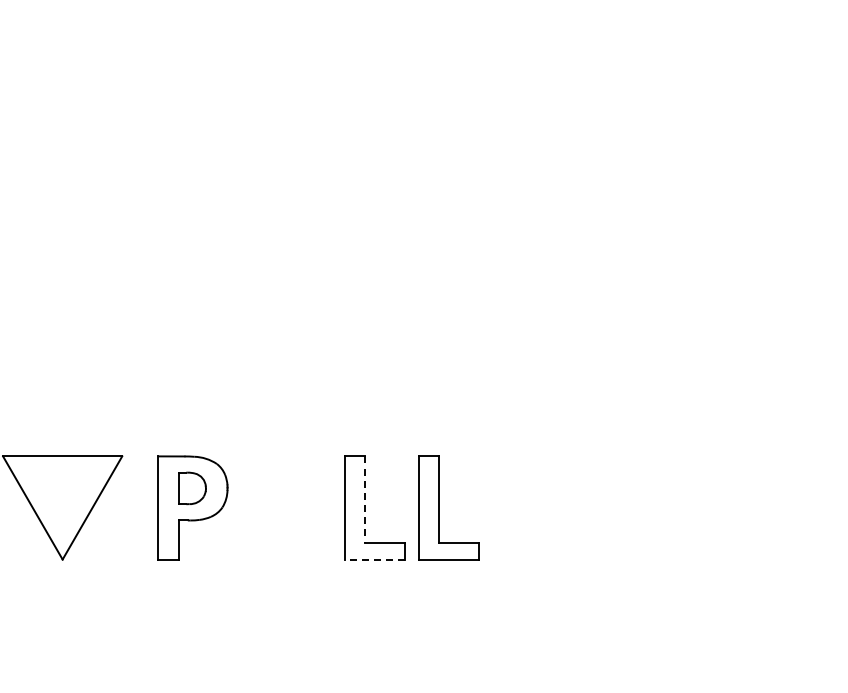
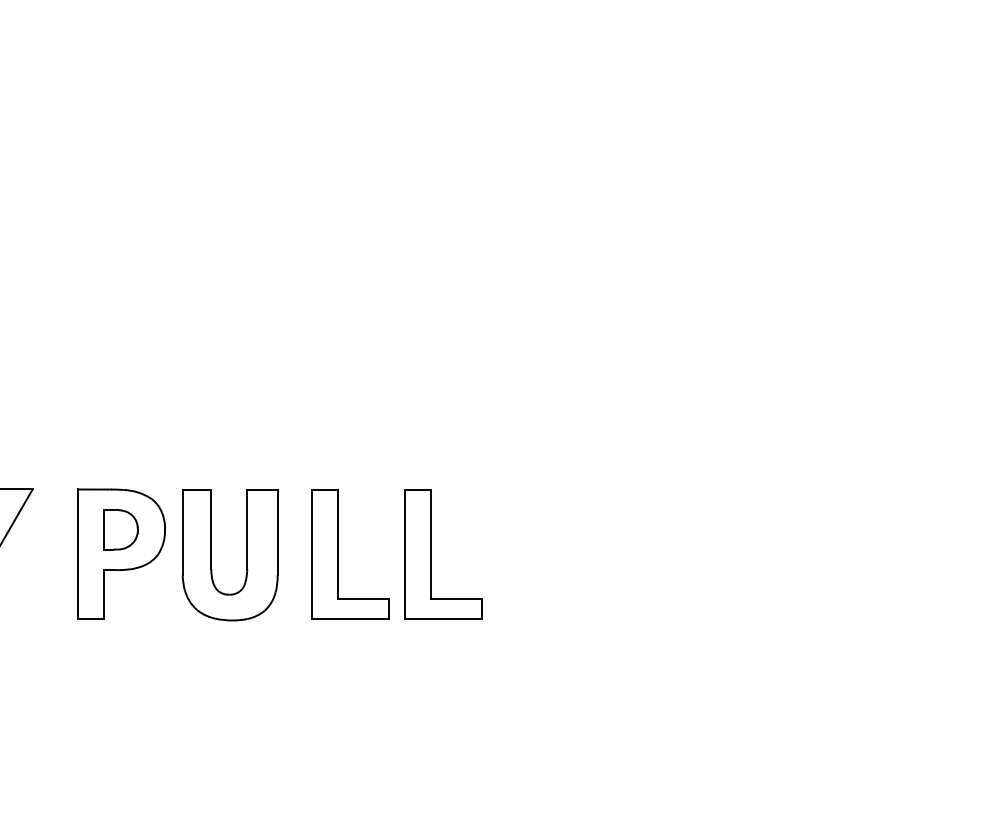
line: (365, 500) -> (338, 544), dashed -> solid
part: (264, 508) -> (211, 555), added
line: (374, 559) -> (349, 619), dashed -> solid

